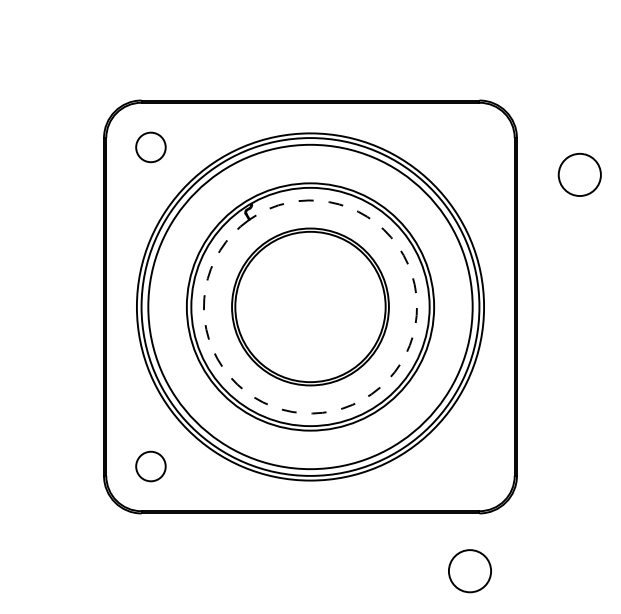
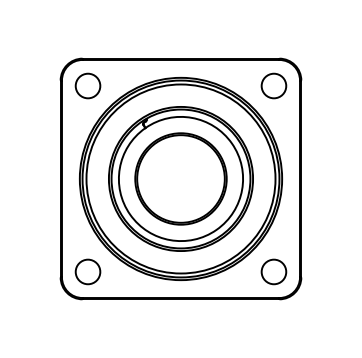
circle: (150, 146) -> (87, 85), size x1.43
circle: (579, 174) -> (273, 85), moved
arc: (371, 393) -> (216, 229), dashed -> solid
circle: (150, 465) -> (87, 271), size x1.43
circle: (469, 570) -> (273, 271), moved

